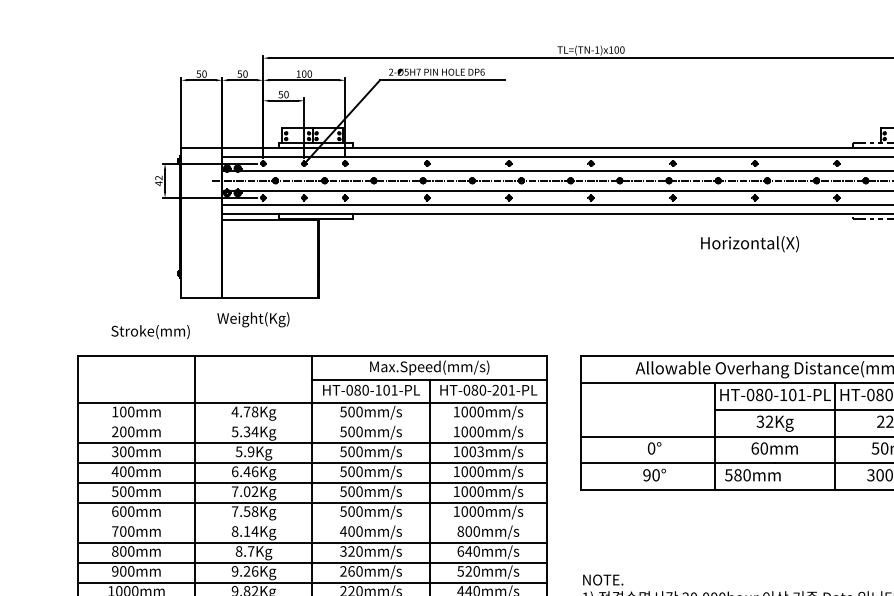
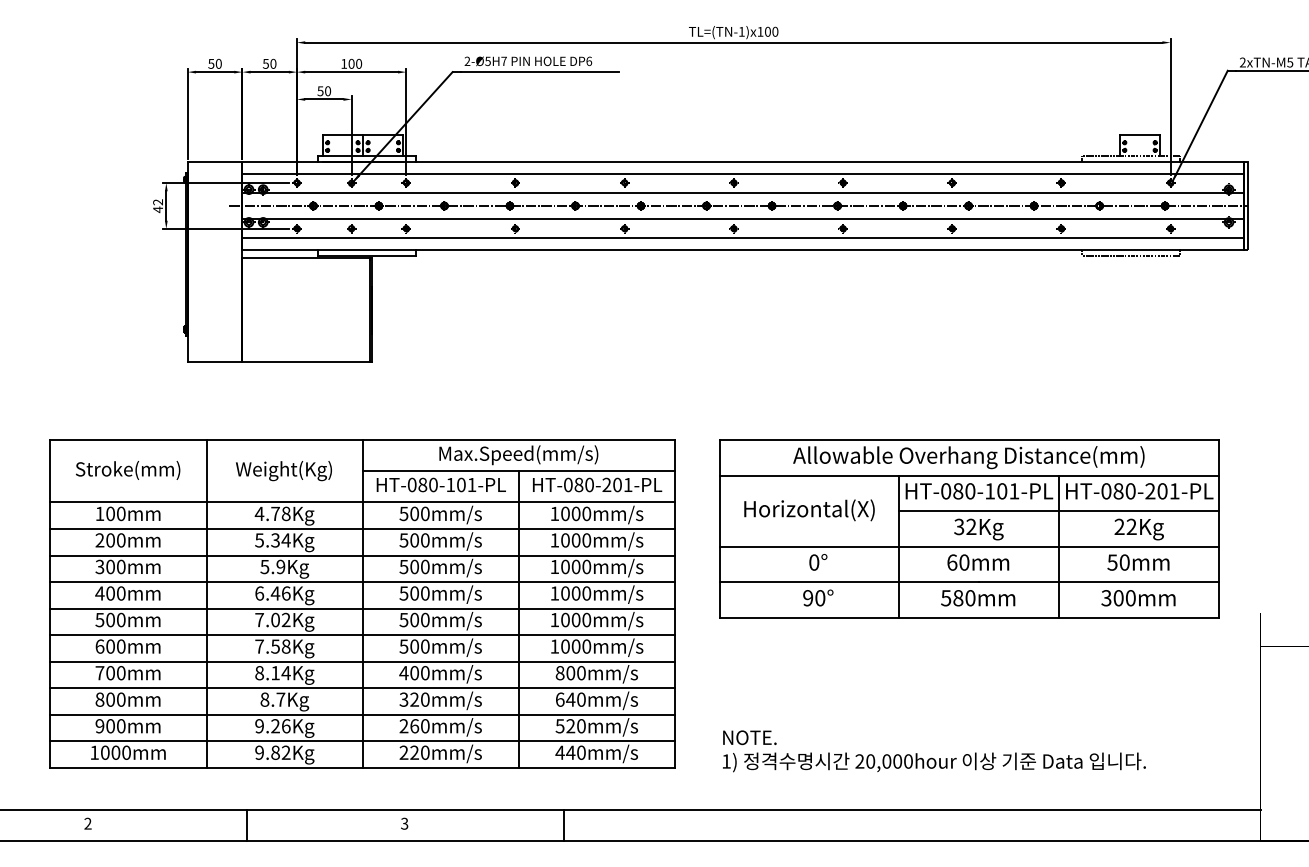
text: (750, 244) -> (809, 510), moved
text: (253, 320) -> (283, 471), moved
text: (150, 332) -> (128, 470), moved
line: (312, 423) -> (362, 529), added
text: (480, 451) -> (586, 566), 1003mm/s -> 1000mm/s
text: (753, 475) -> (978, 598), moved
line: (312, 522) -> (362, 661), added

